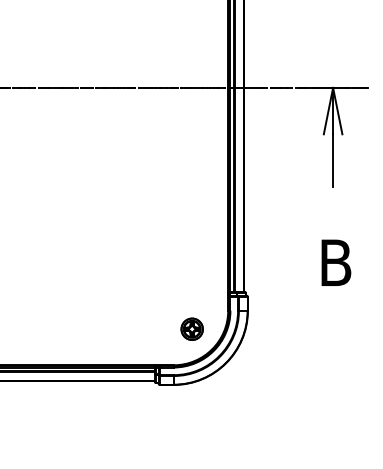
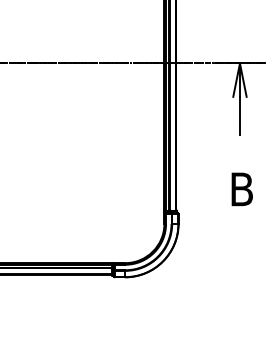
part: (192, 328) -> (138, 236), removed

